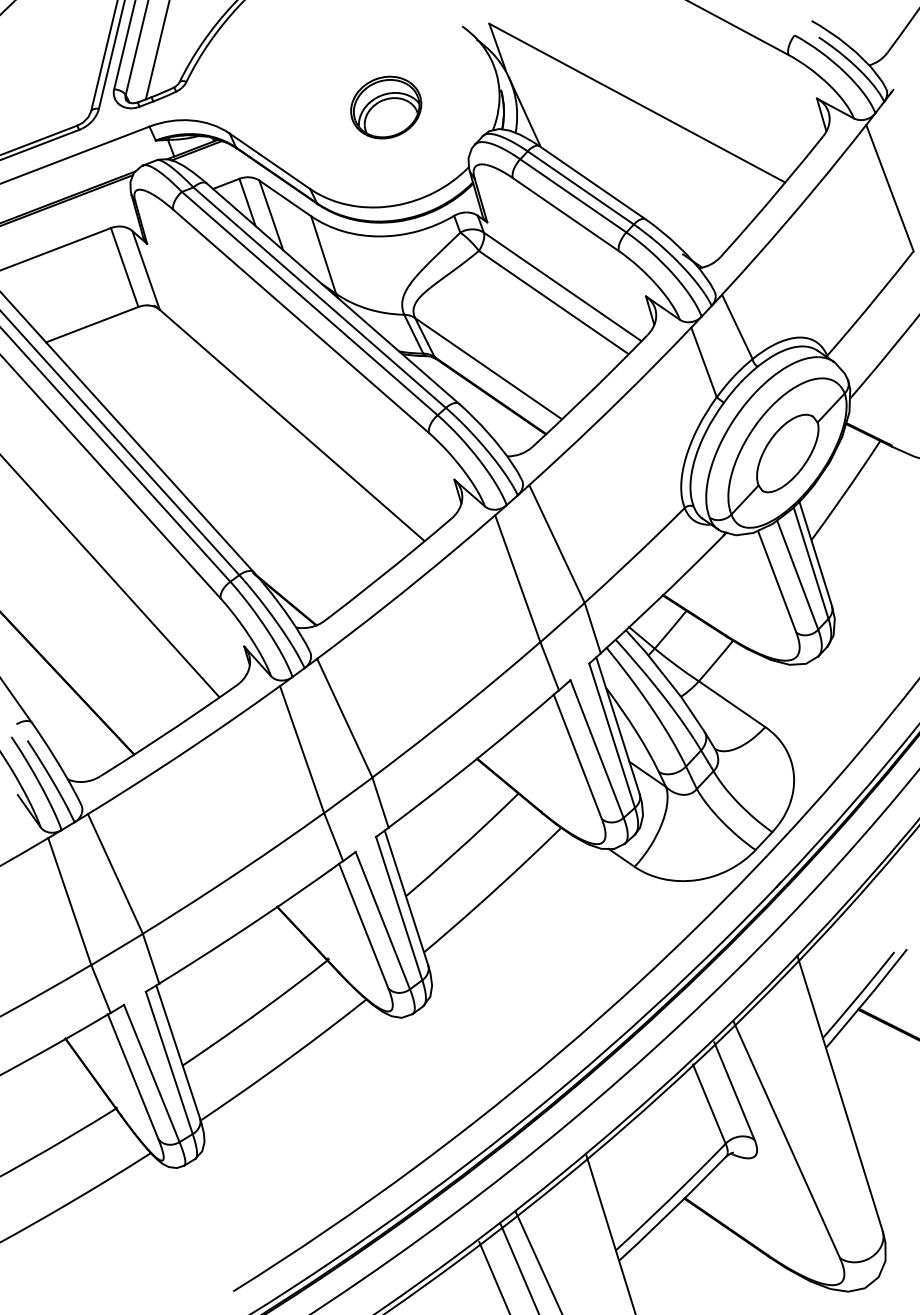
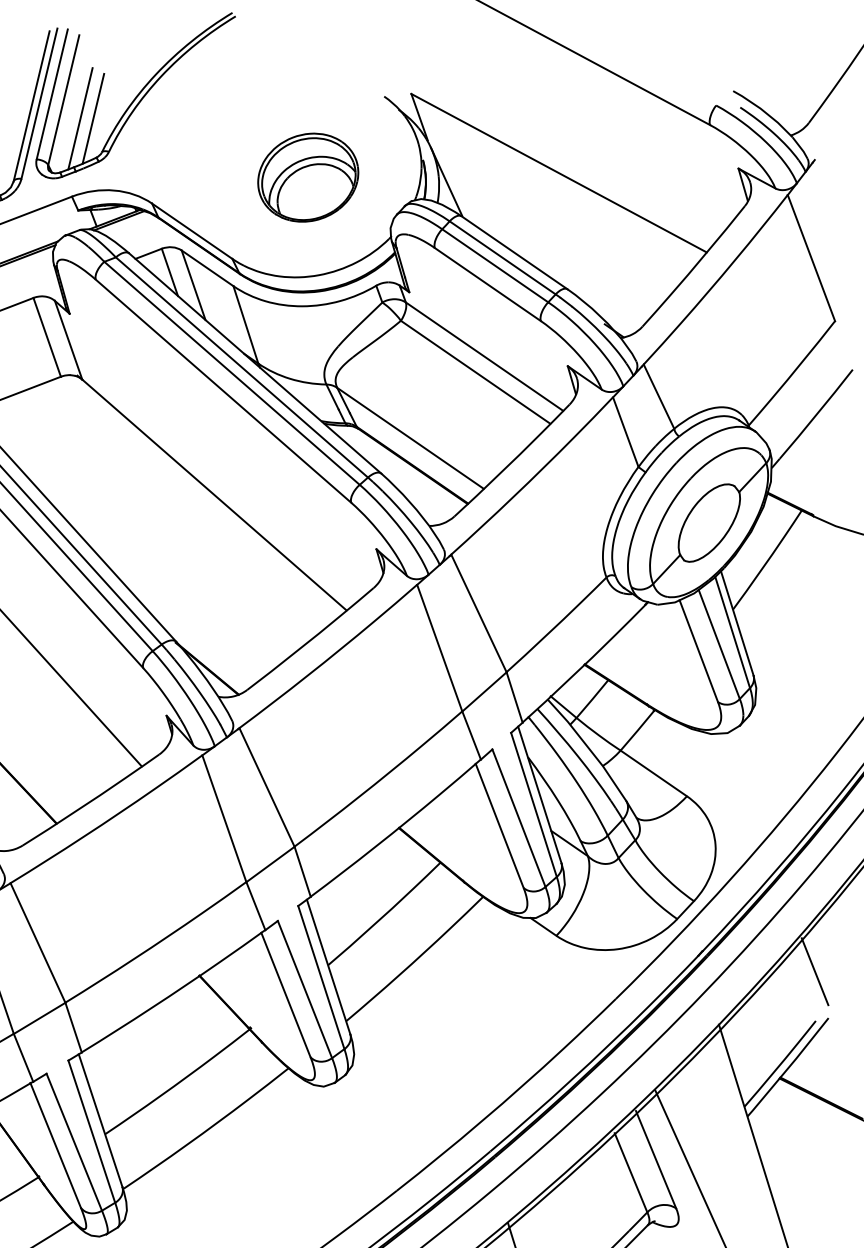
line: (170, 48) -> (92, 118), added
part: (386, 107) -> (308, 177), size x1.43
line: (893, 902) -> (814, 971), added

